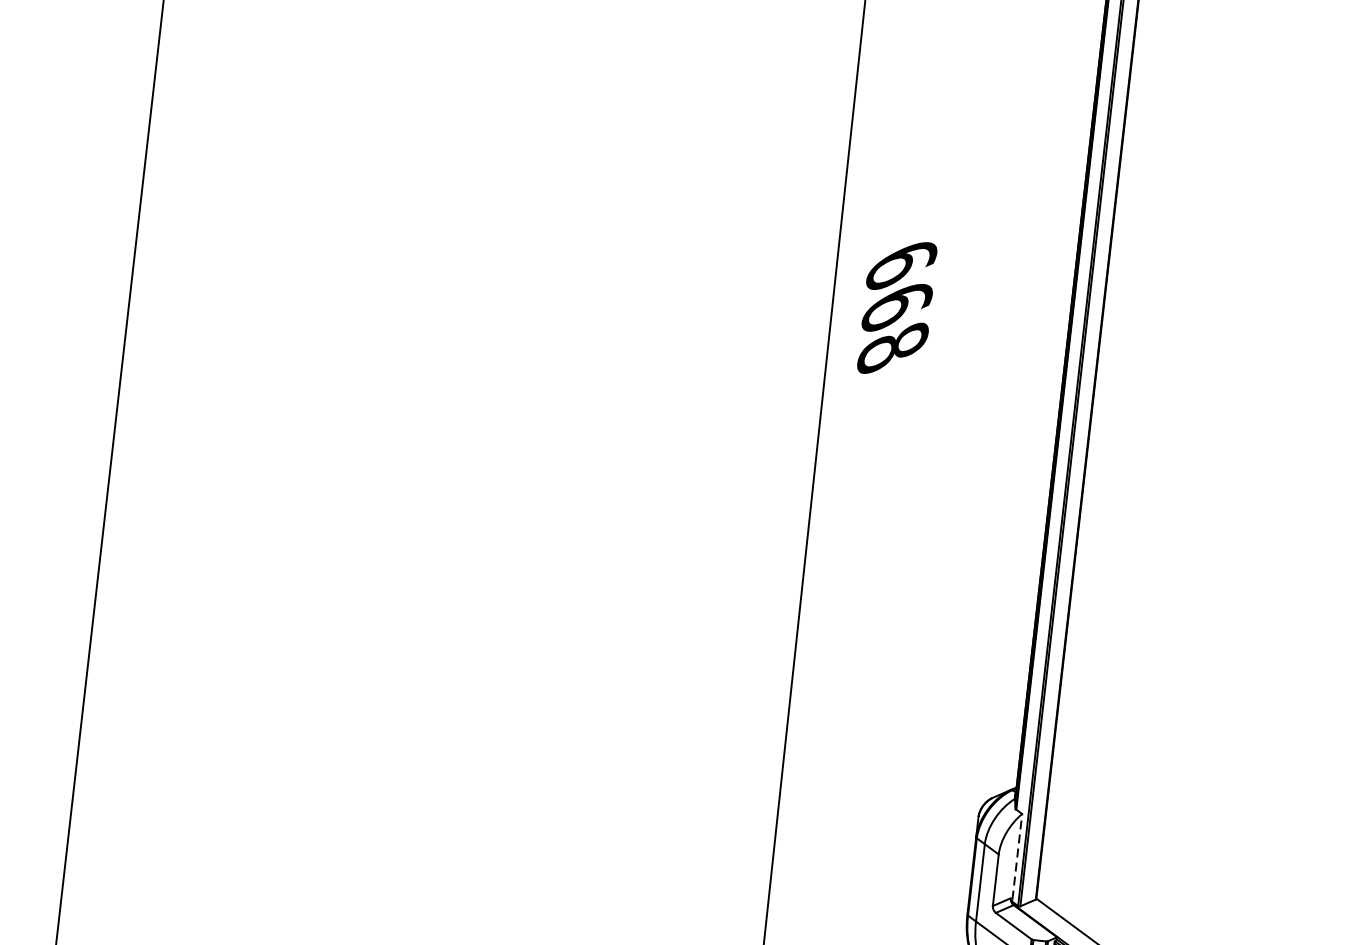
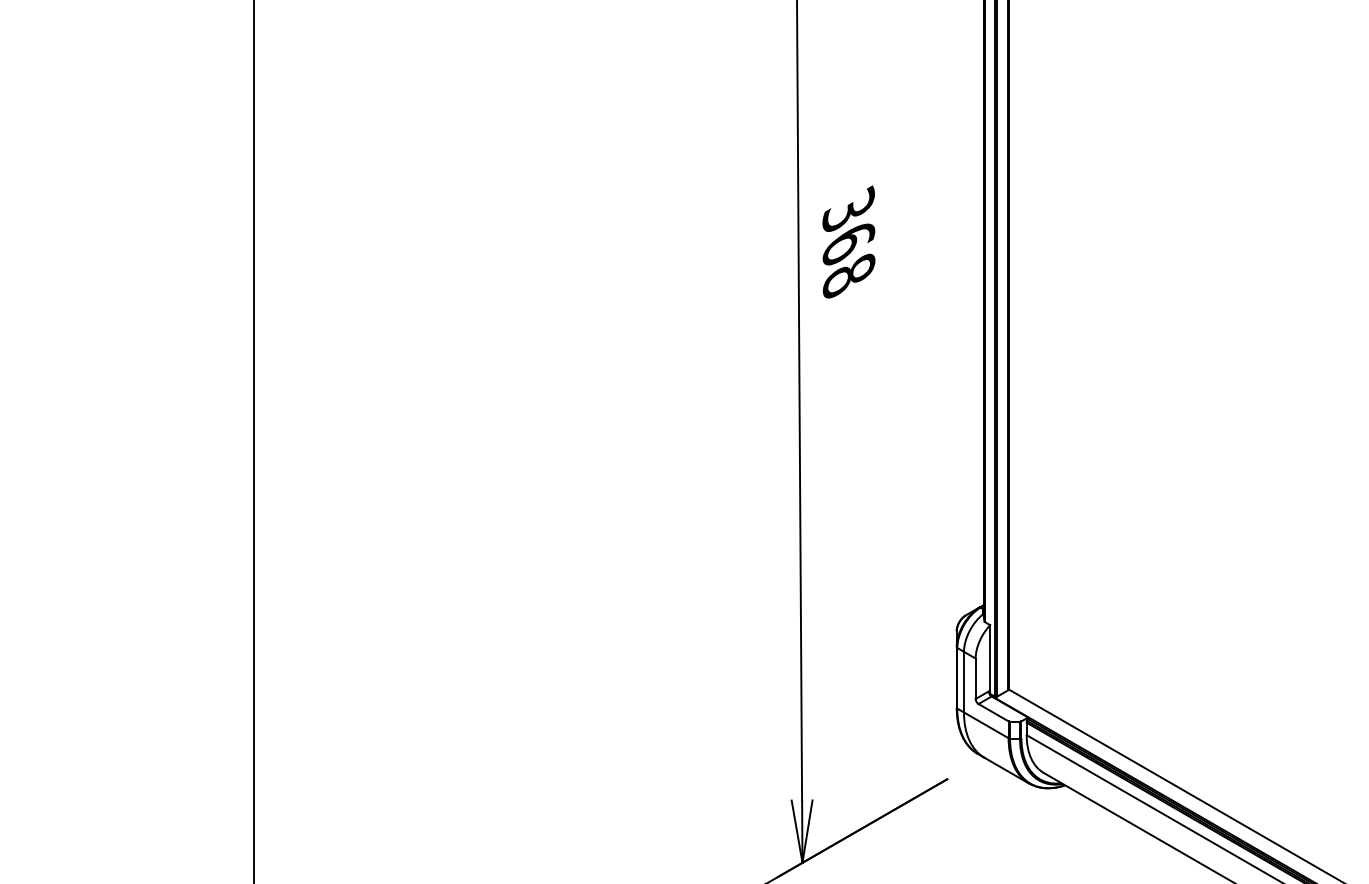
text: (901, 261) -> (848, 208), 668 -> 368
line: (1017, 856) -> (990, 658), dashed -> solid

